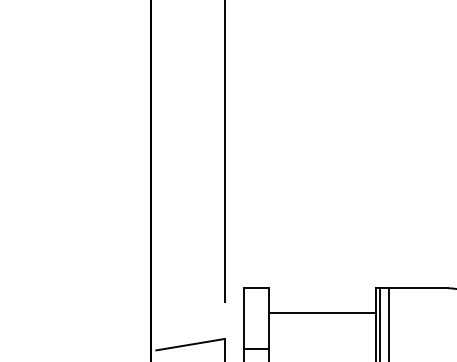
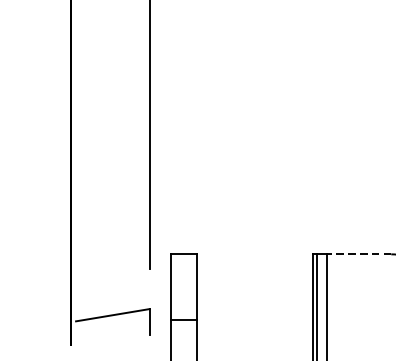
line: (418, 288) -> (359, 254), solid -> dashed
line: (322, 312) -> (255, 280), removed

